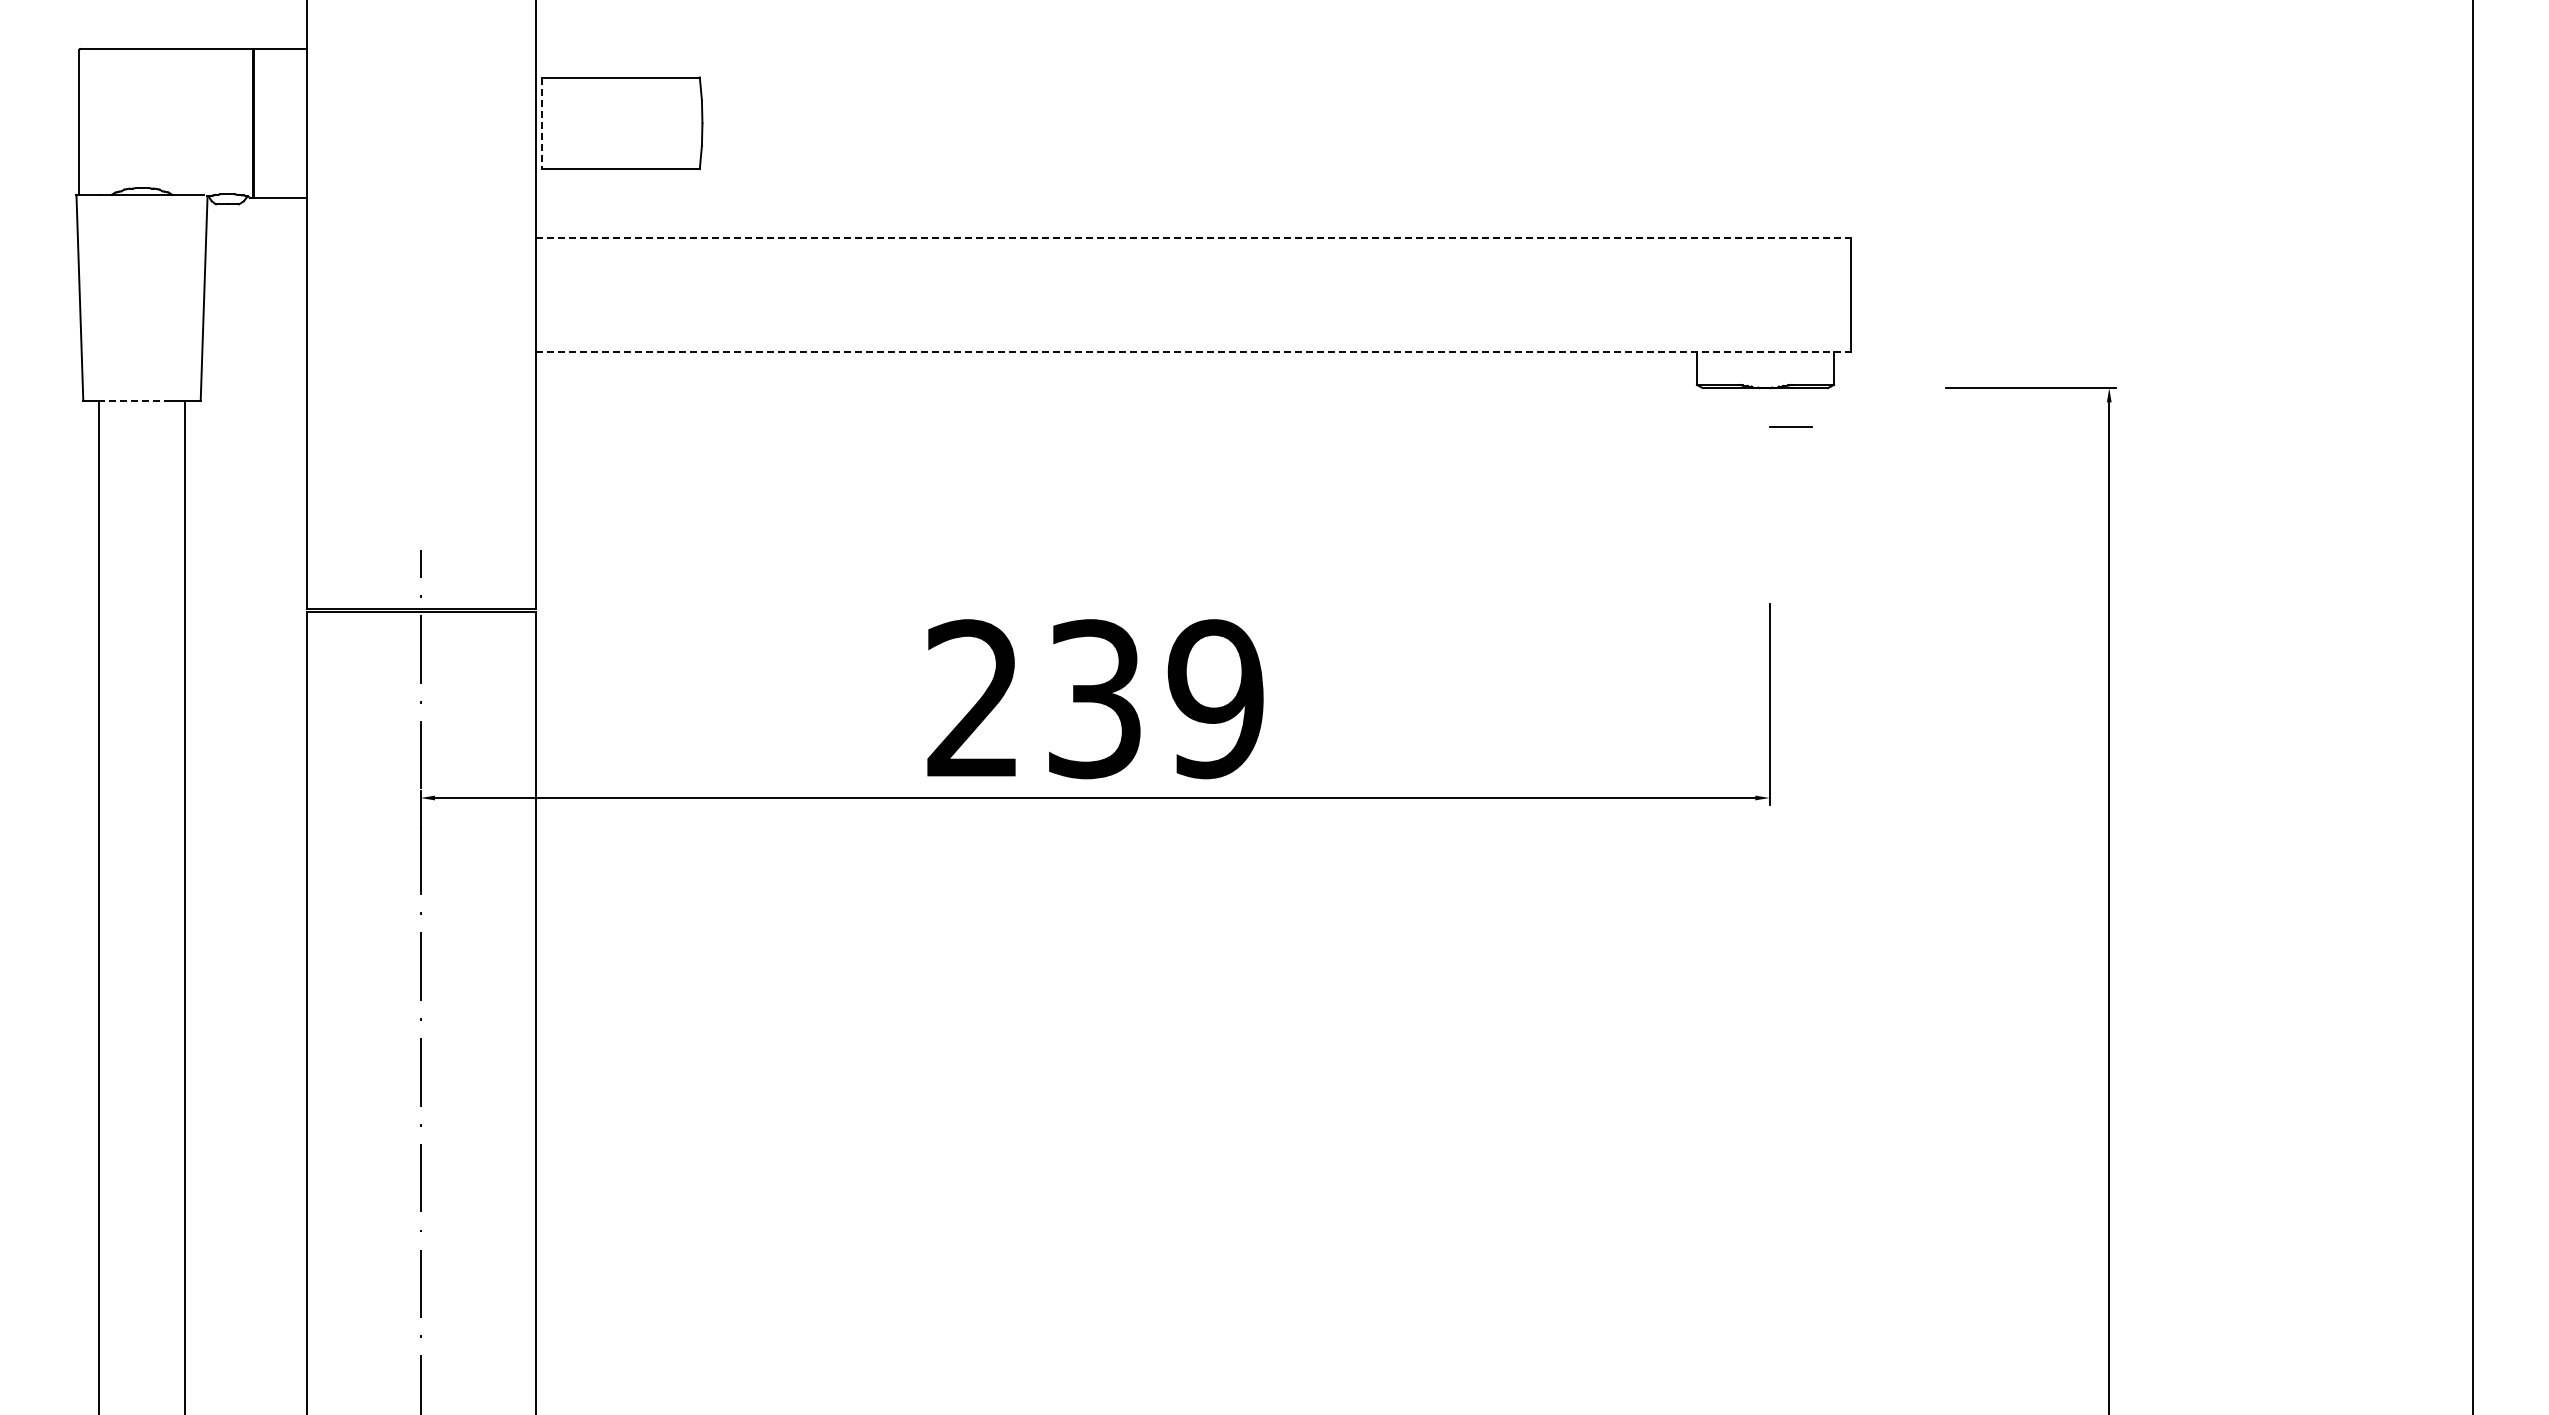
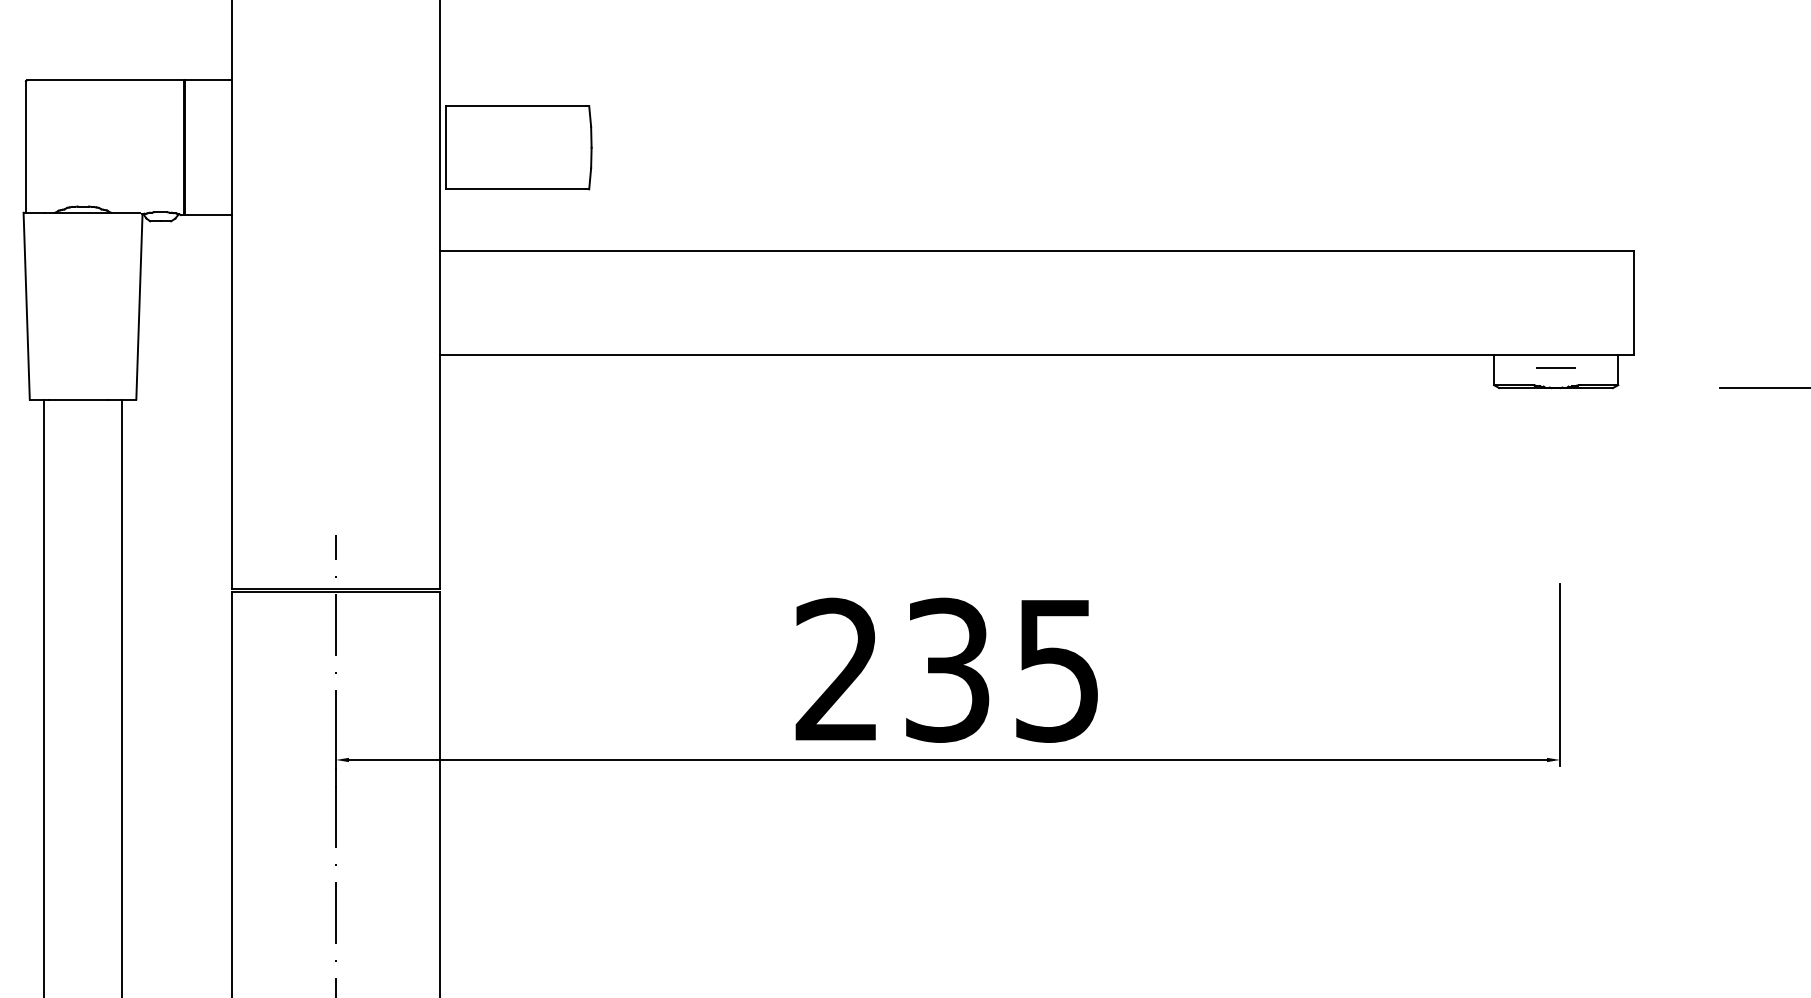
line: (542, 123) -> (446, 147), dashed -> solid
line: (1193, 237) -> (1037, 251), dashed -> solid
line: (1193, 351) -> (1037, 354), dashed -> solid
line: (137, 400) -> (78, 399), dashed -> solid
line: (1790, 426) -> (1555, 366), moved
text: (1215, 699) -> (1057, 670), 239 -> 235

